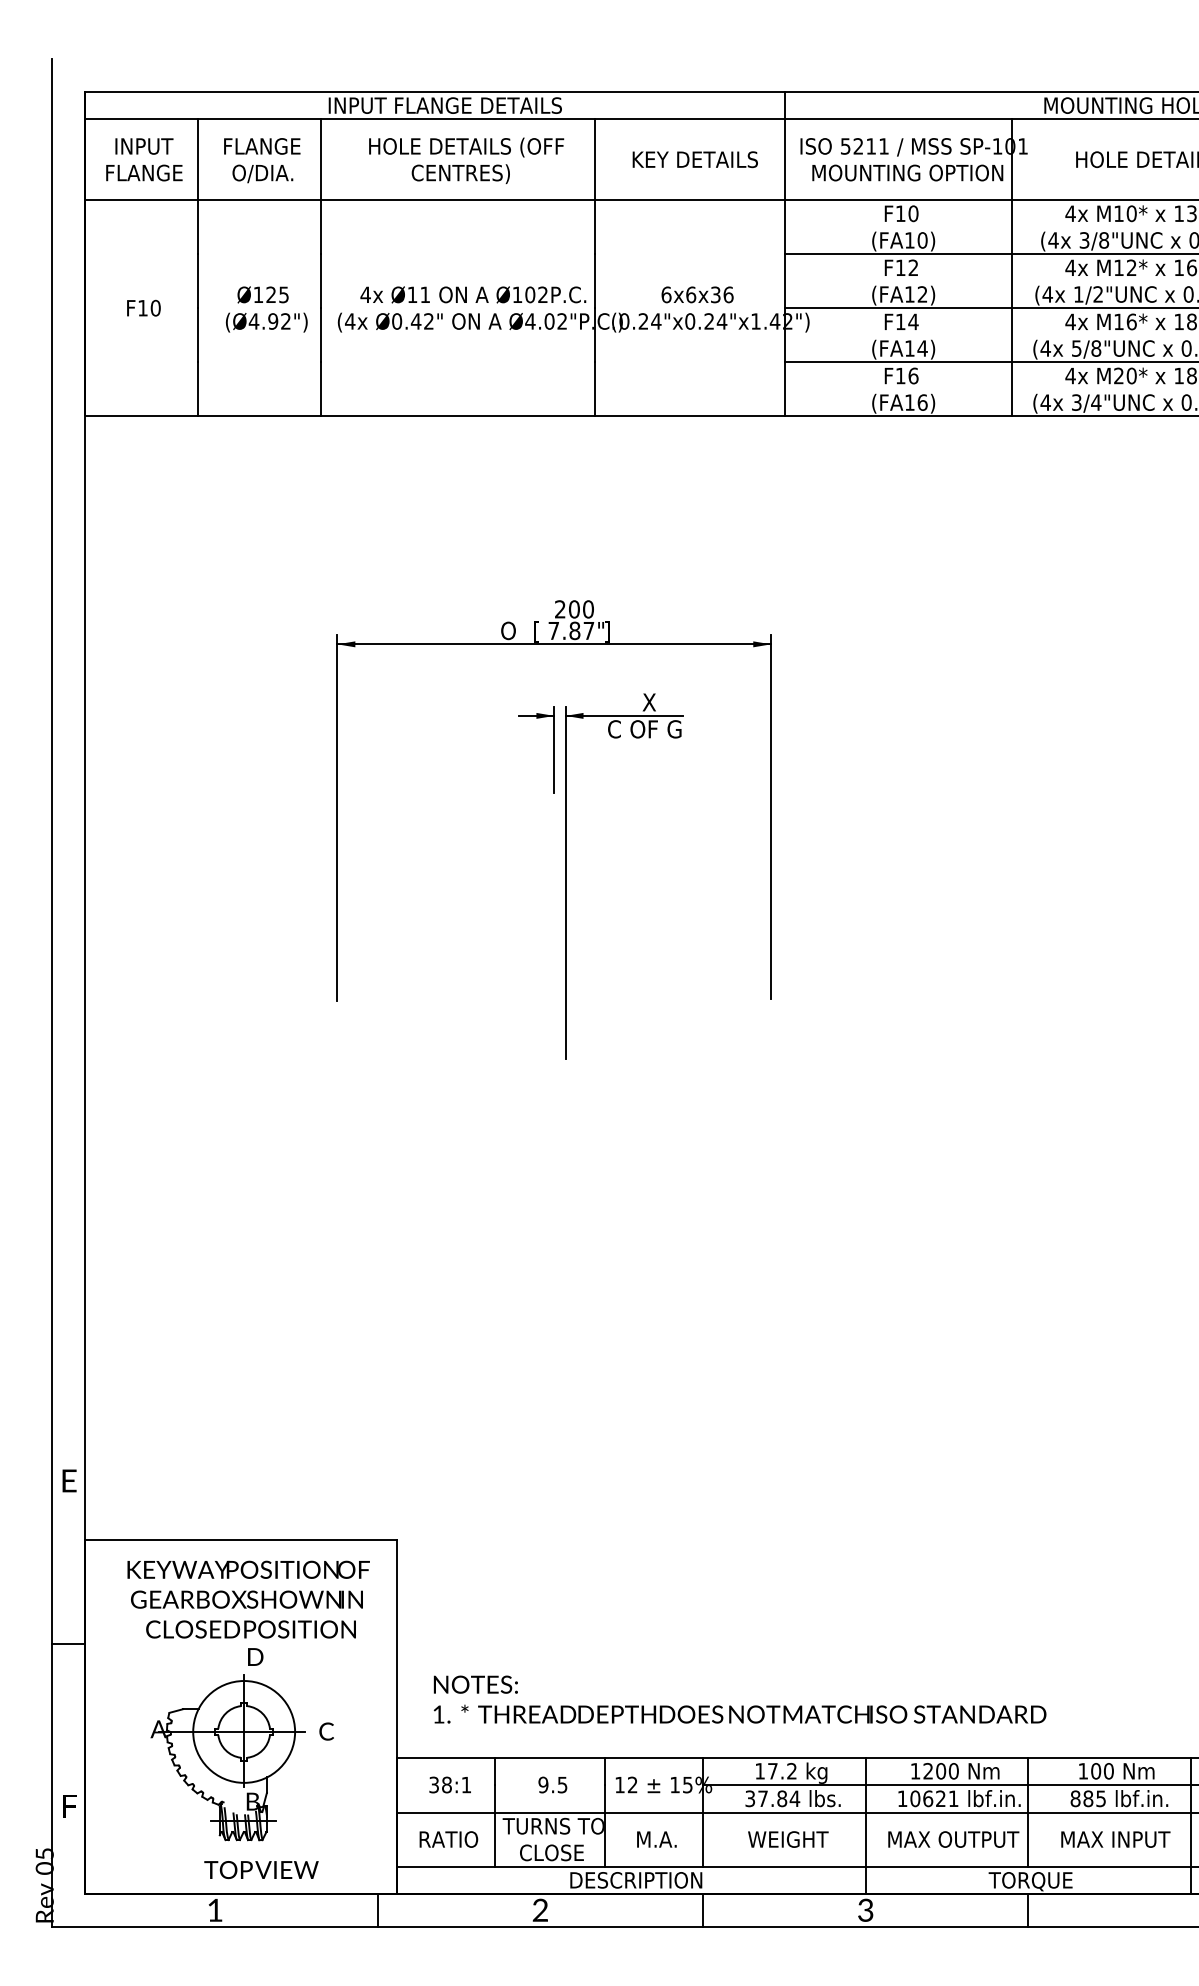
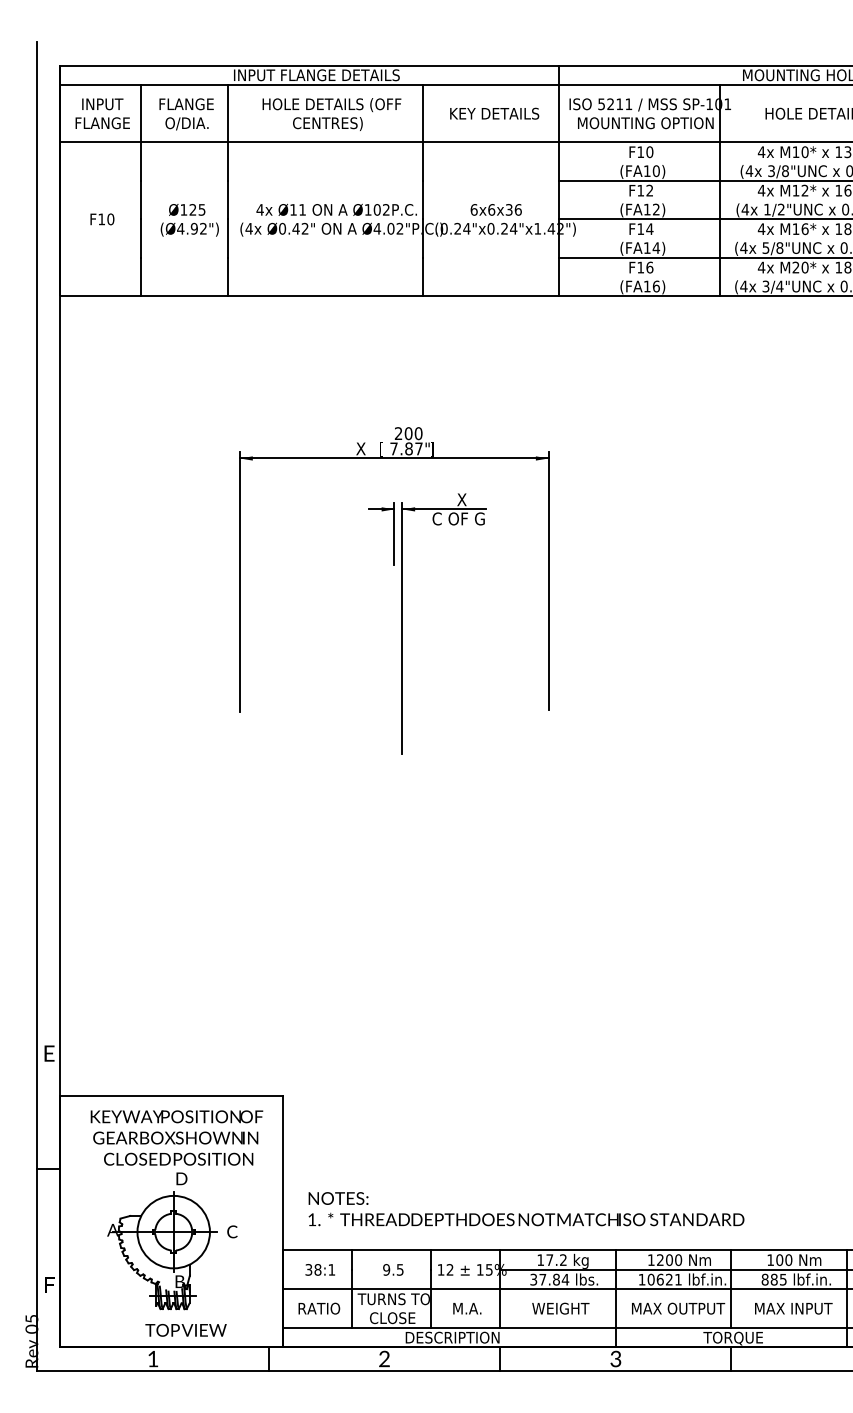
text: (508, 630) -> (361, 448), O -> X

